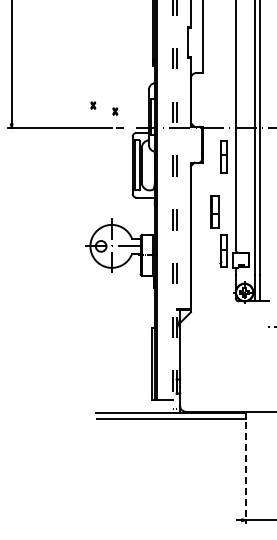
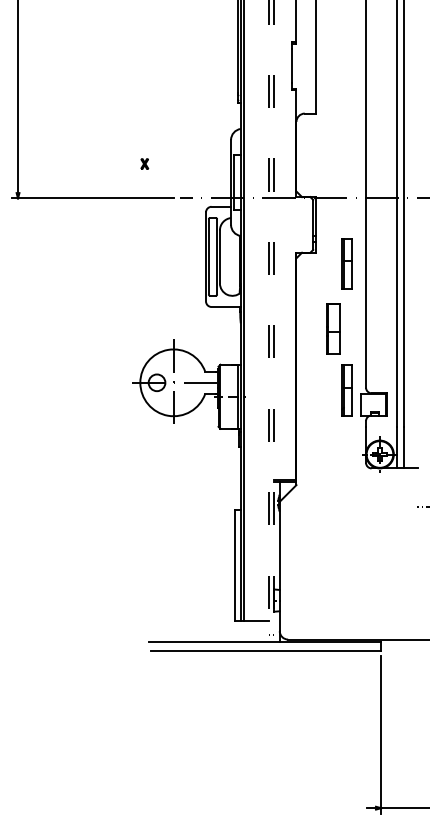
part: (115, 111) -> (179, 173), removed
part: (223, 156) -> (347, 263), moved
line: (245, 473) -> (381, 735), dashed -> solid

